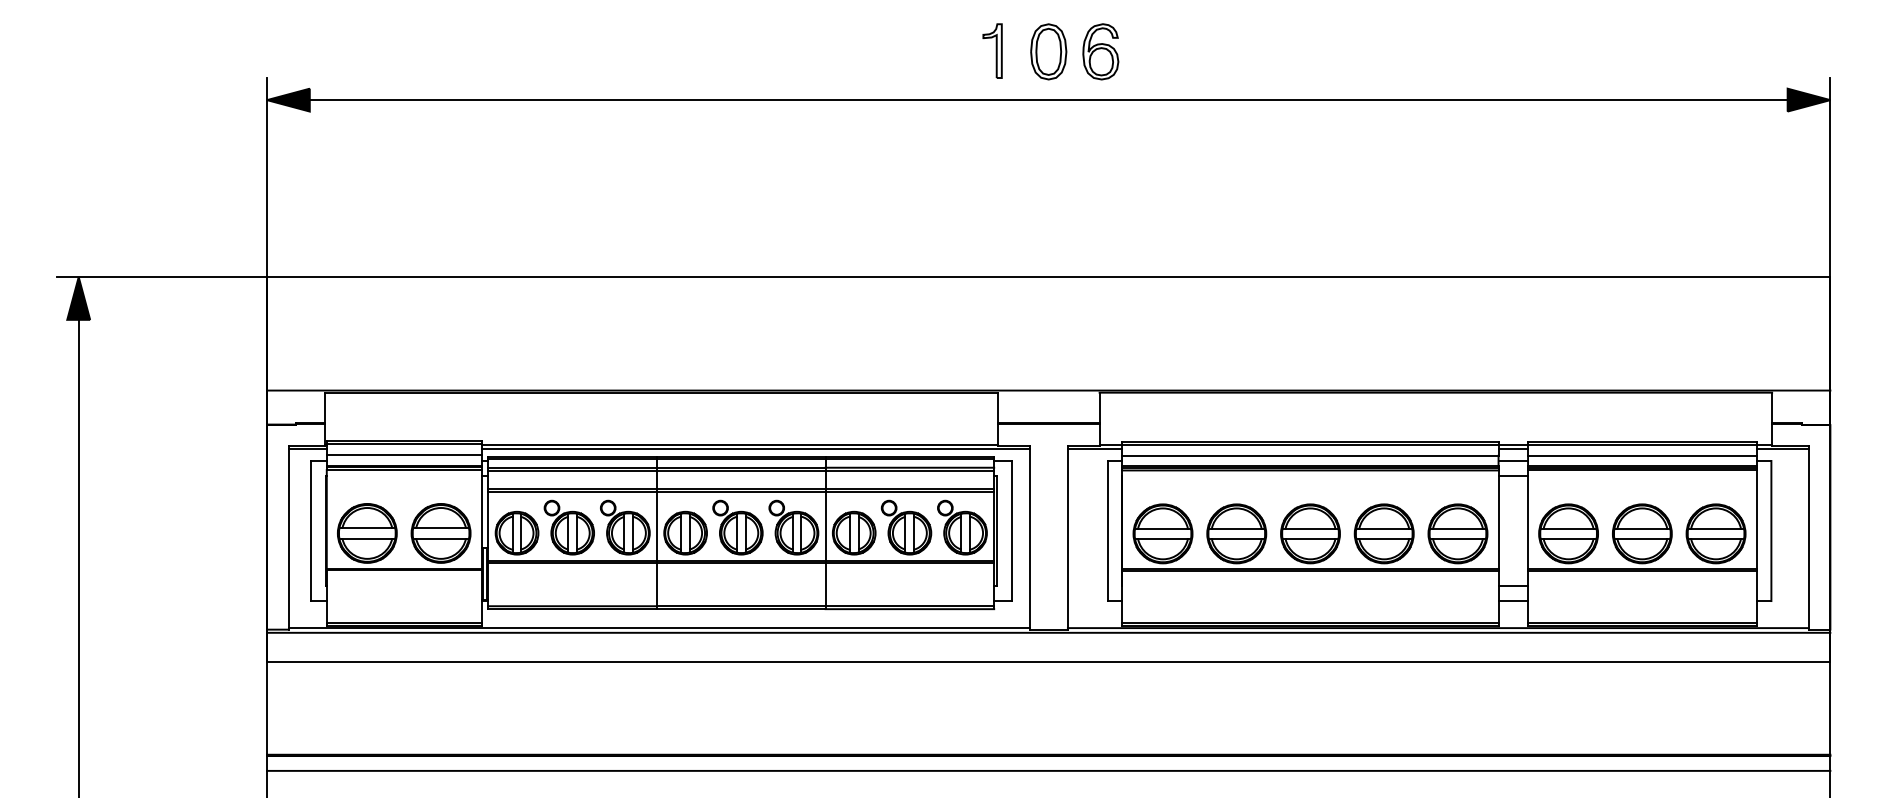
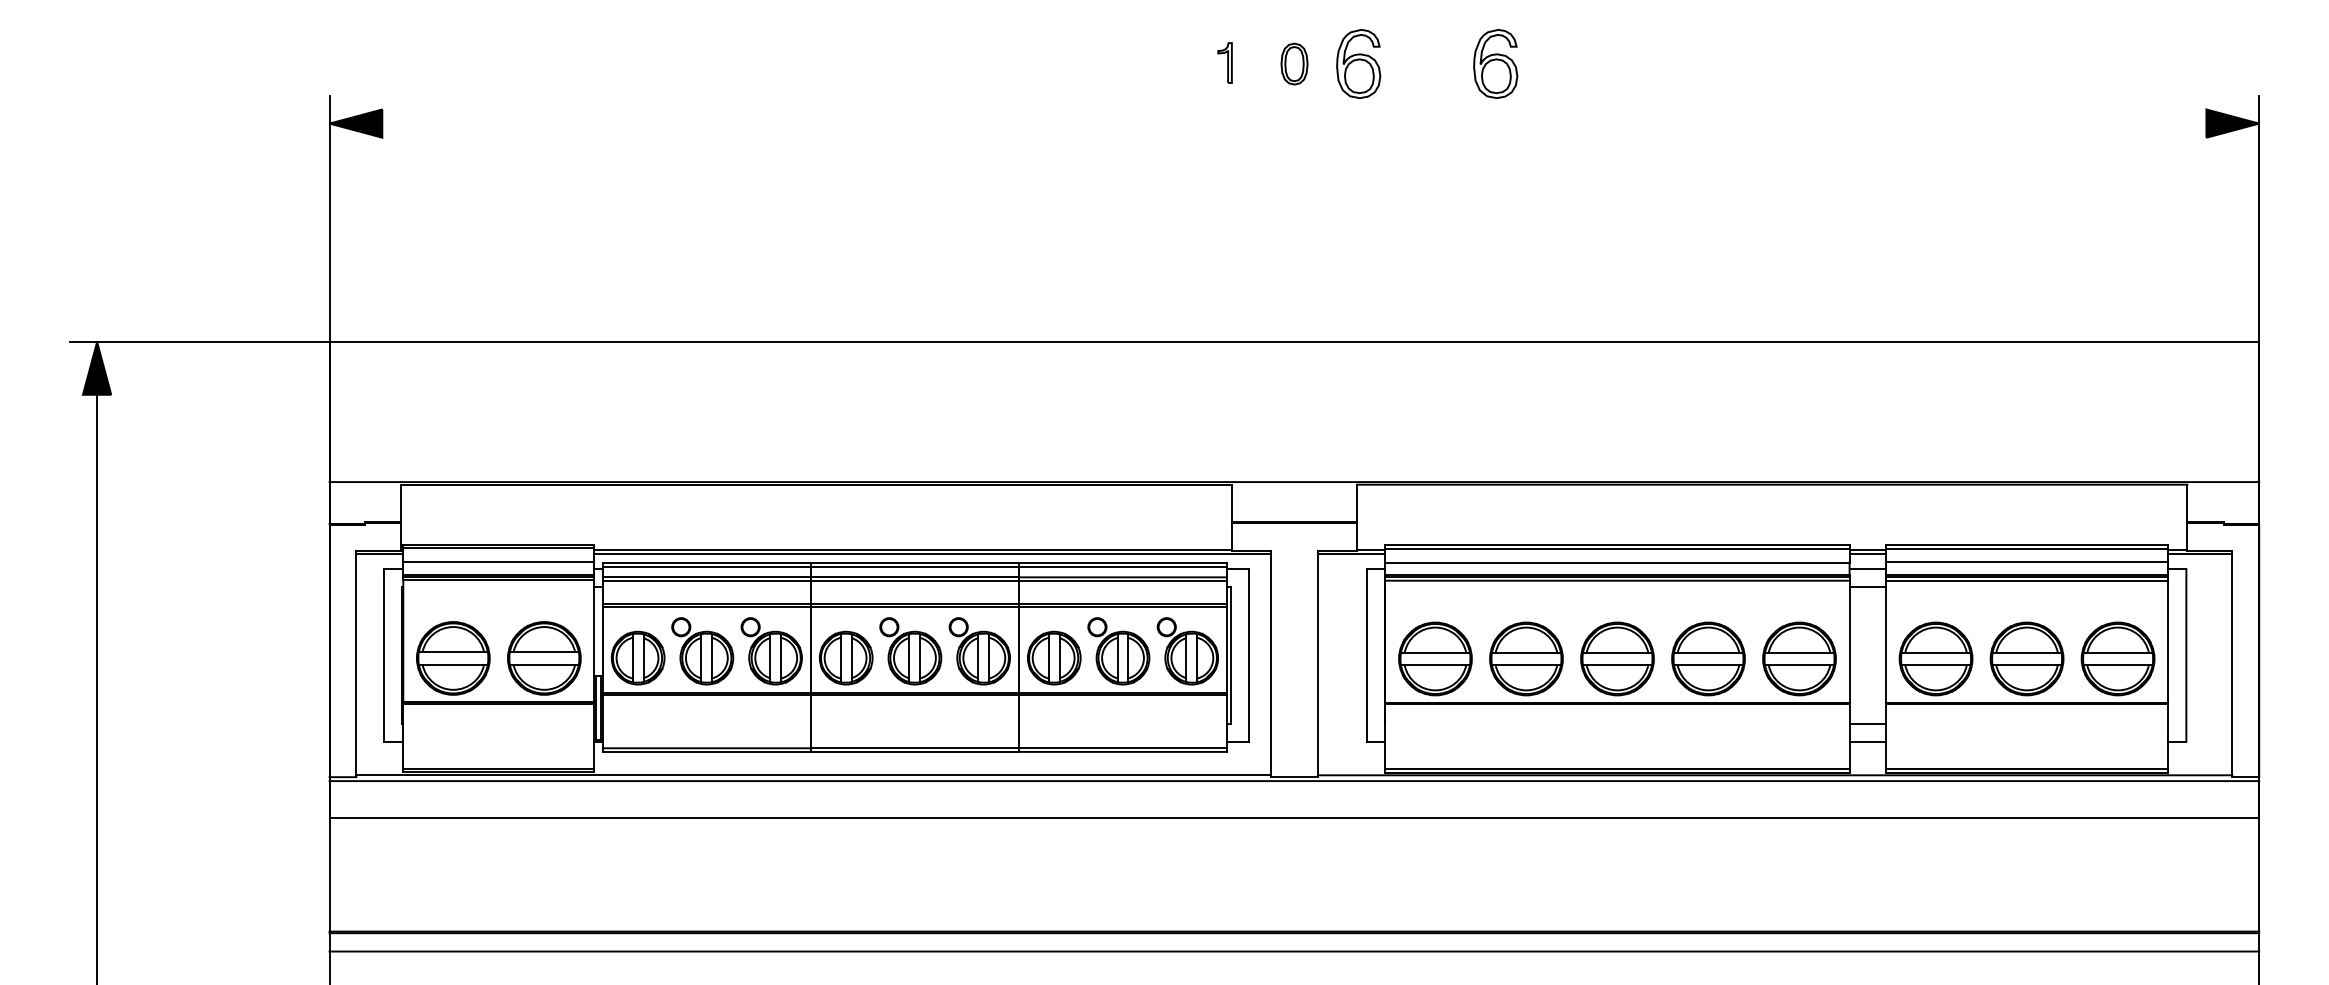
part: (992, 50) -> (1224, 62), size x0.6
part: (1048, 51) -> (1294, 63), size x0.6
part: (1211, 51) -> (1495, 63), added
line: (1048, 100) -> (1294, 124), removed

